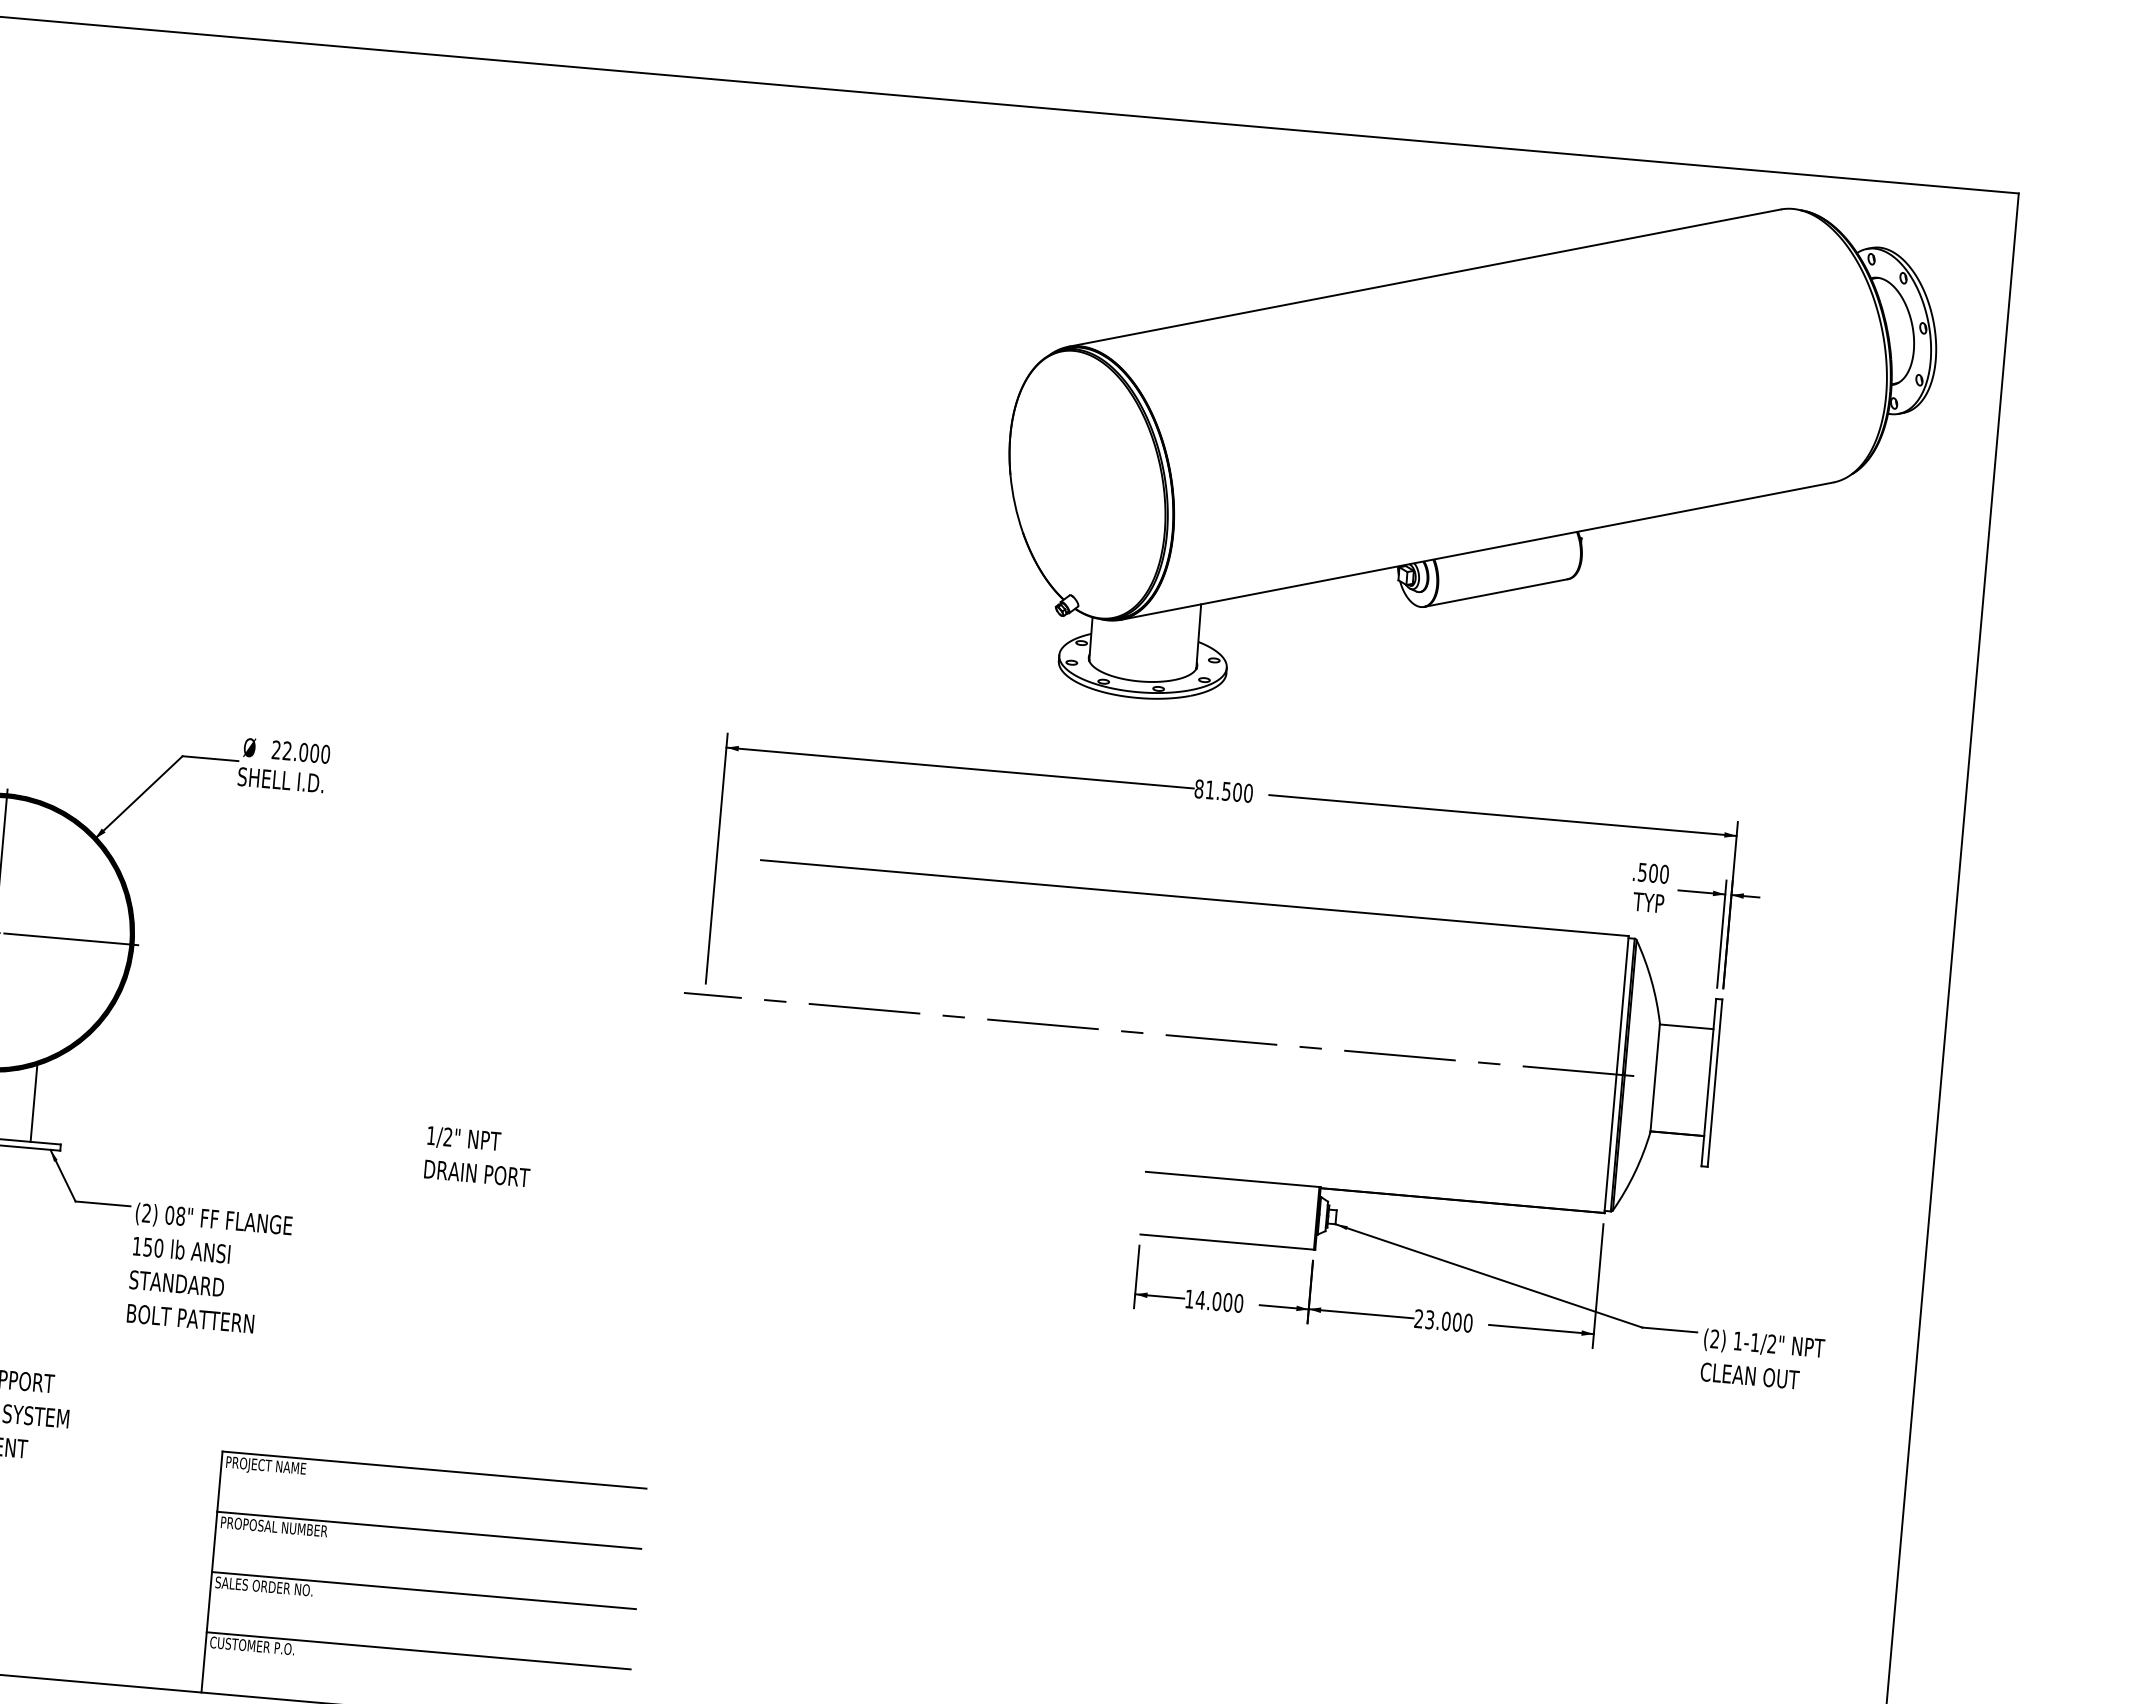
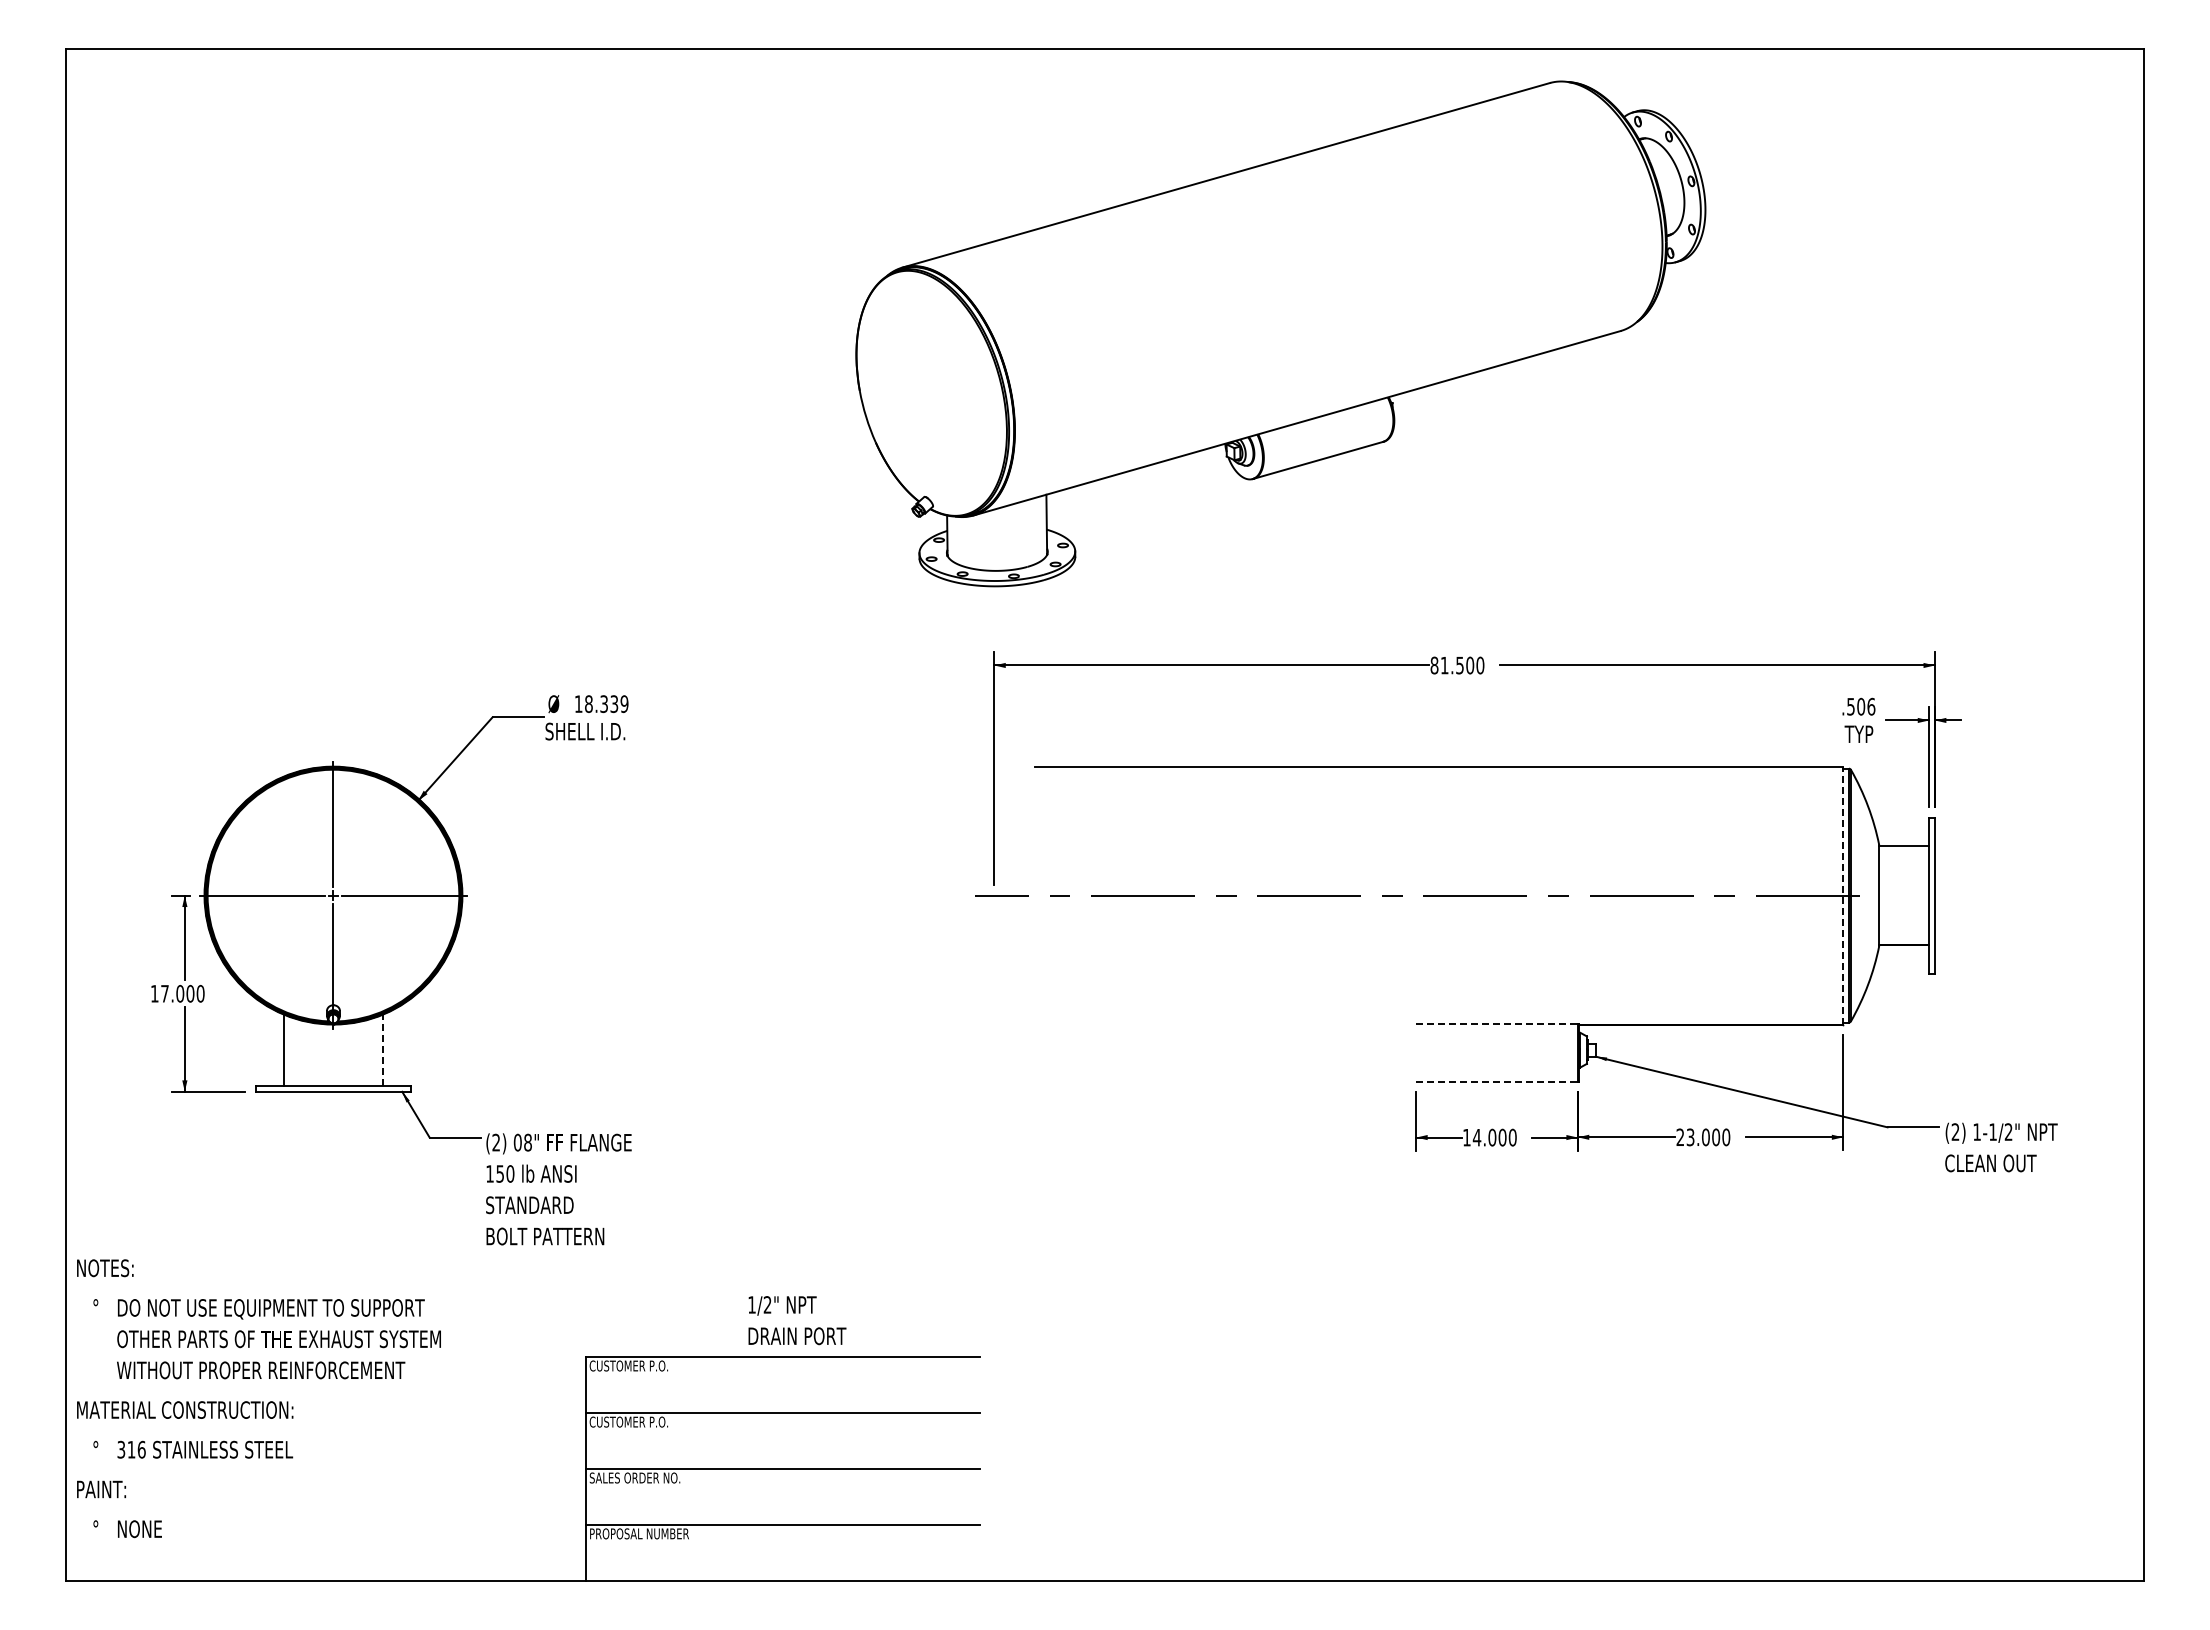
part: (1467, 453) -> (1280, 333), moved
text: (300, 752) -> (601, 704), 22.000 -> 18.339
text: (1664, 874) -> (1871, 706), .500 -> .506
line: (1616, 1074) -> (1843, 895), solid -> dashed
line: (34, 1103) -> (383, 1050), solid -> dashed
text: (478, 1156) -> (797, 1320), moved
line: (1233, 1179) -> (1497, 1023), solid -> dashed
line: (1227, 1241) -> (1497, 1081), solid -> dashed
text: (267, 1467) -> (628, 1367), PROJECT NAME -> CUSTOMER P.O.
text: (273, 1526) -> (638, 1421), PROPOSAL NUMBER -> CUSTOMER P.O.
text: (262, 1646) -> (638, 1533), CUSTOMER P.O. -> PROPOSAL NUMBER

